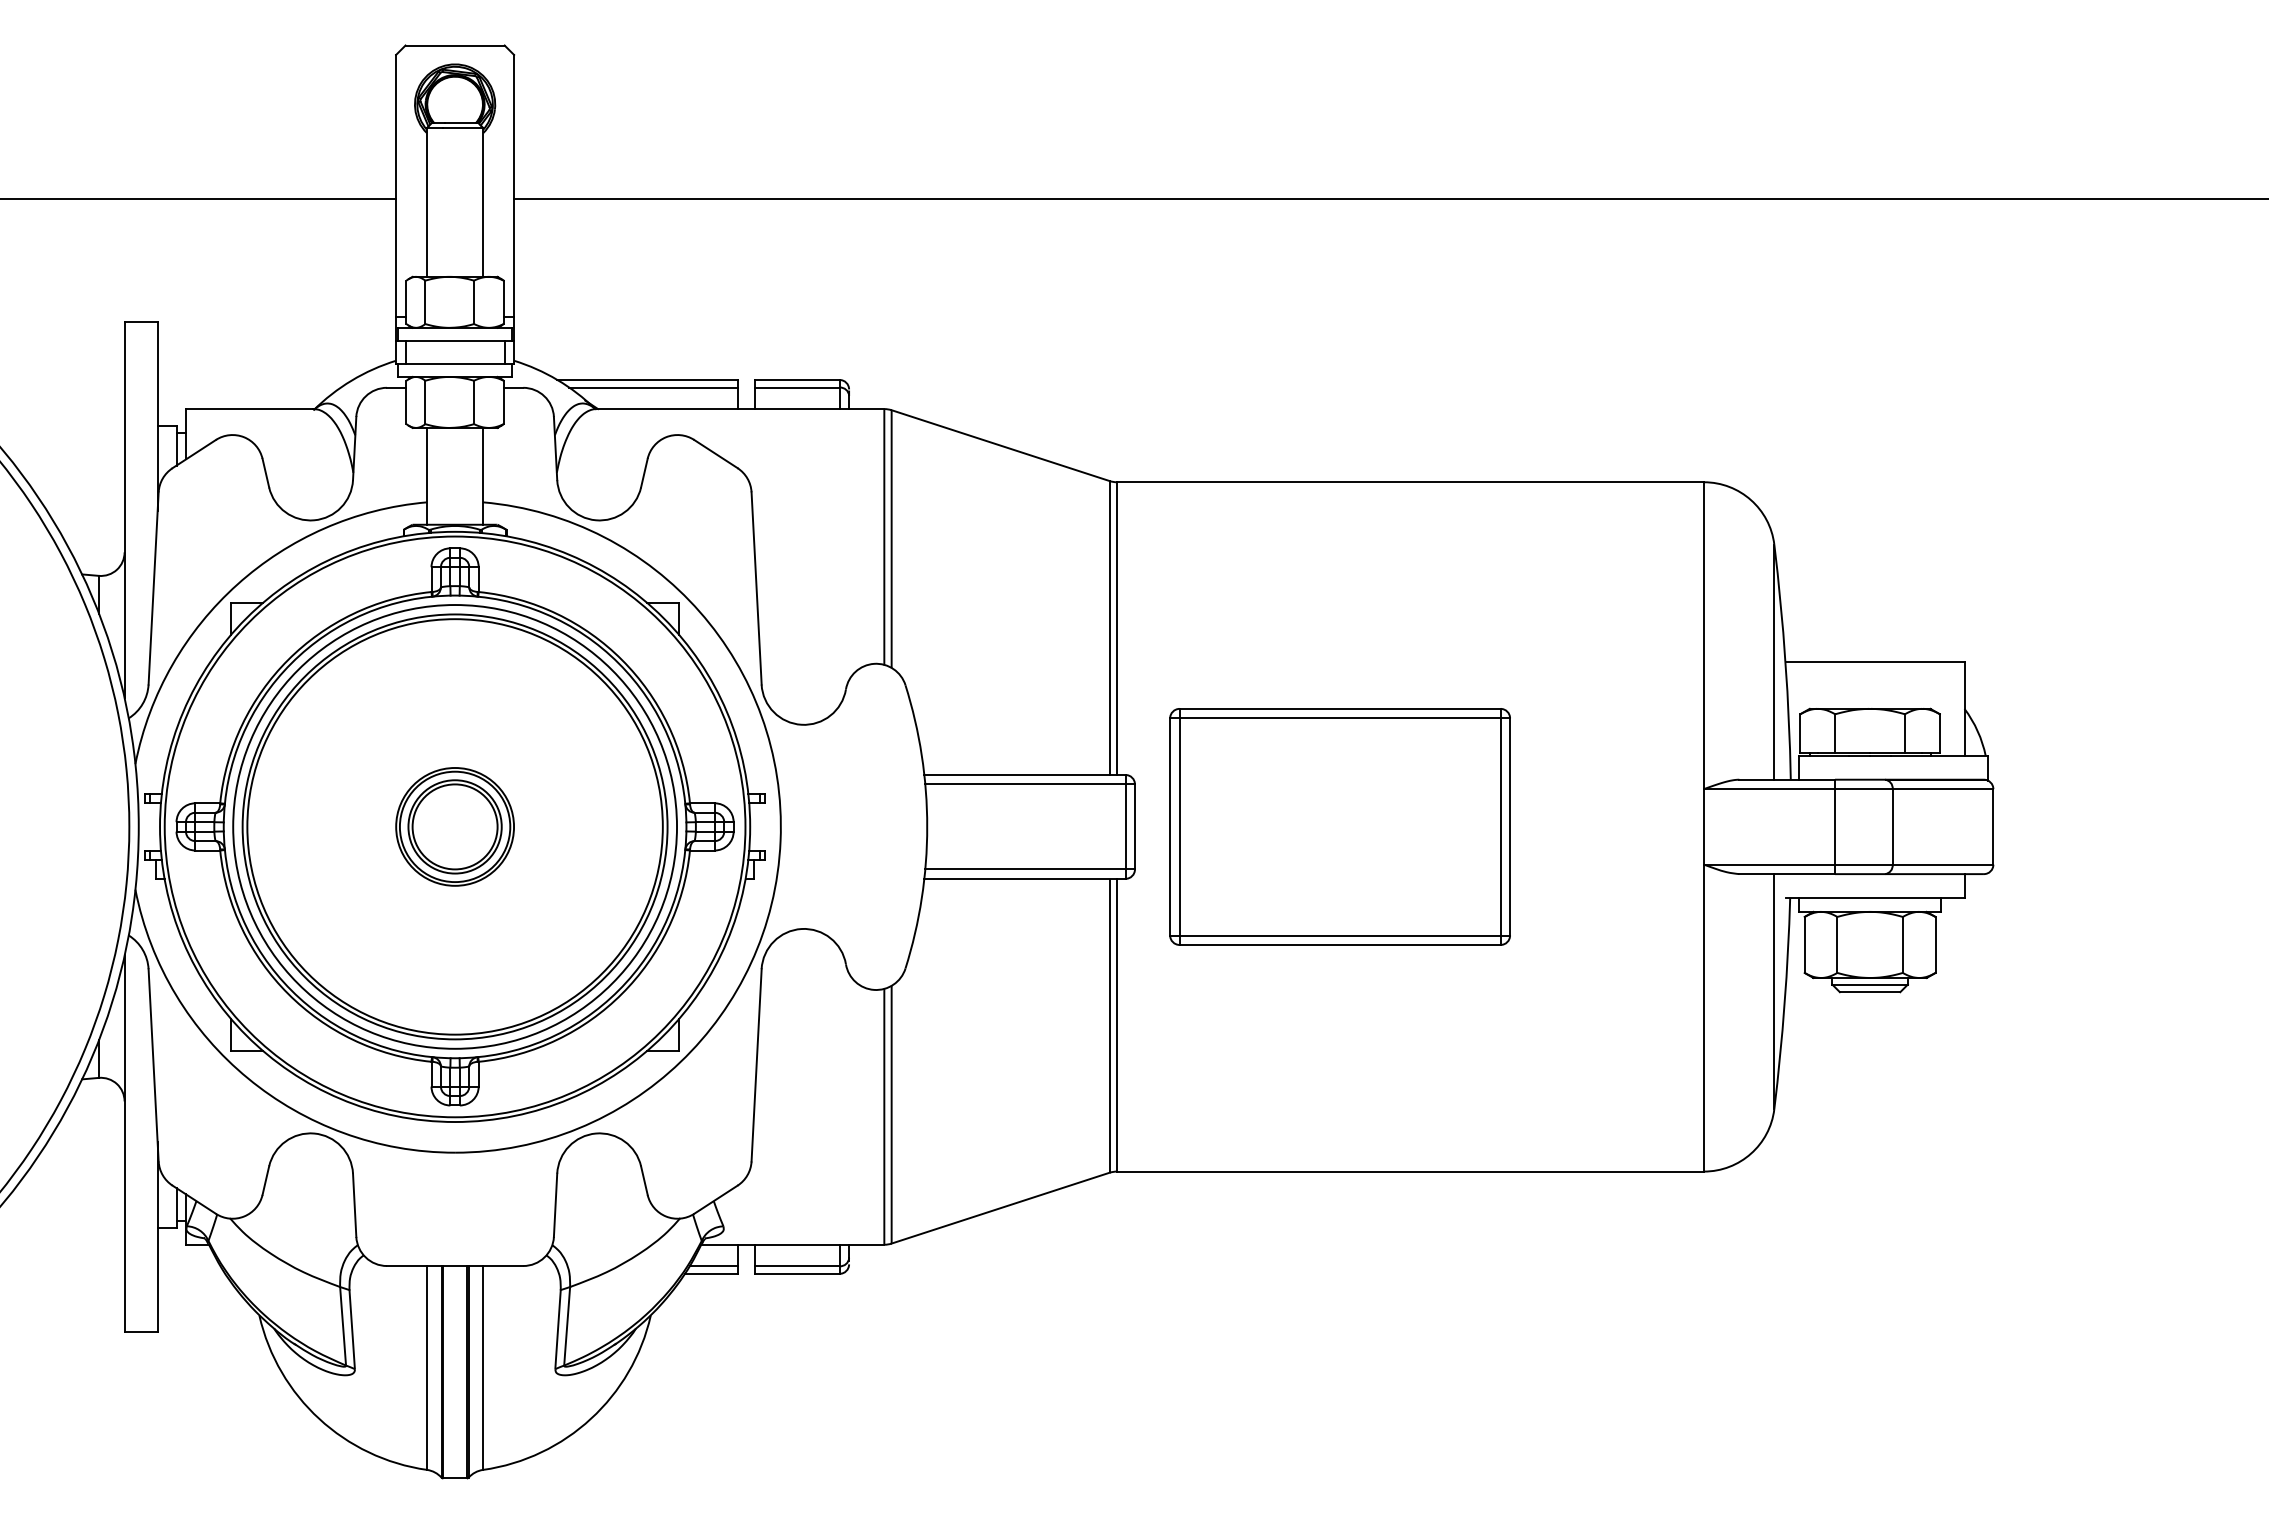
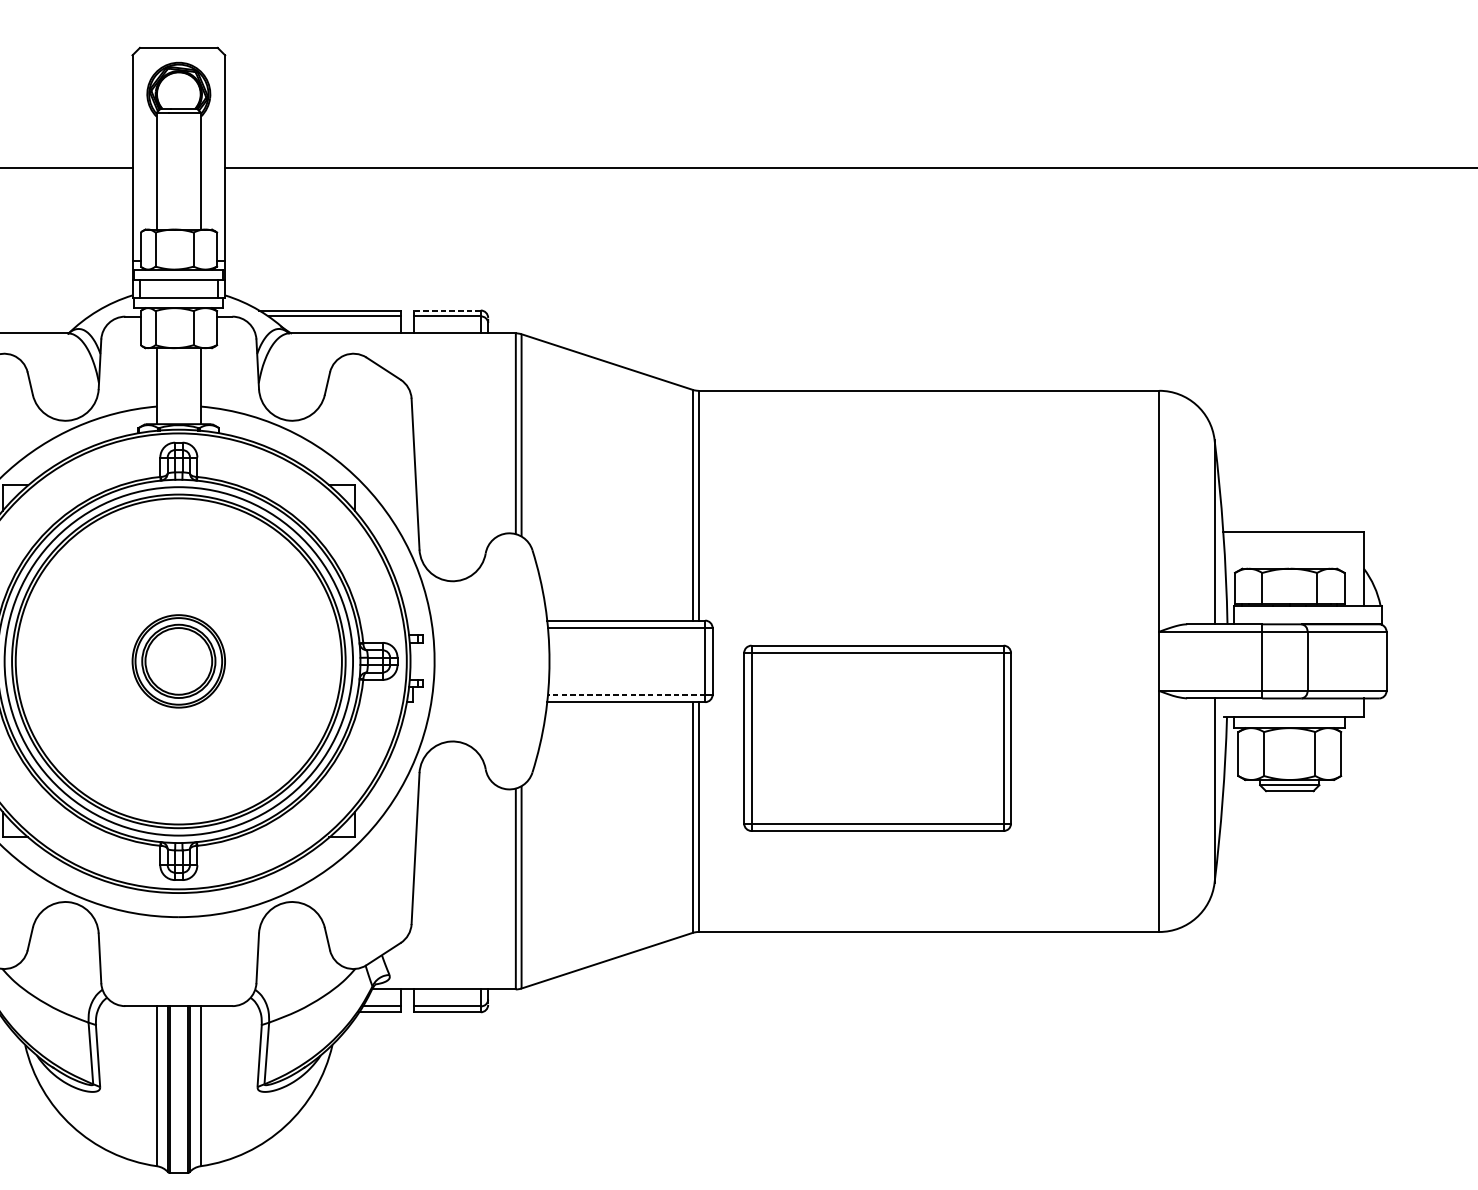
line: (796, 379) -> (446, 310), solid -> dashed
part: (1339, 826) -> (877, 738), moved
line: (1024, 869) -> (625, 694), solid -> dashed

